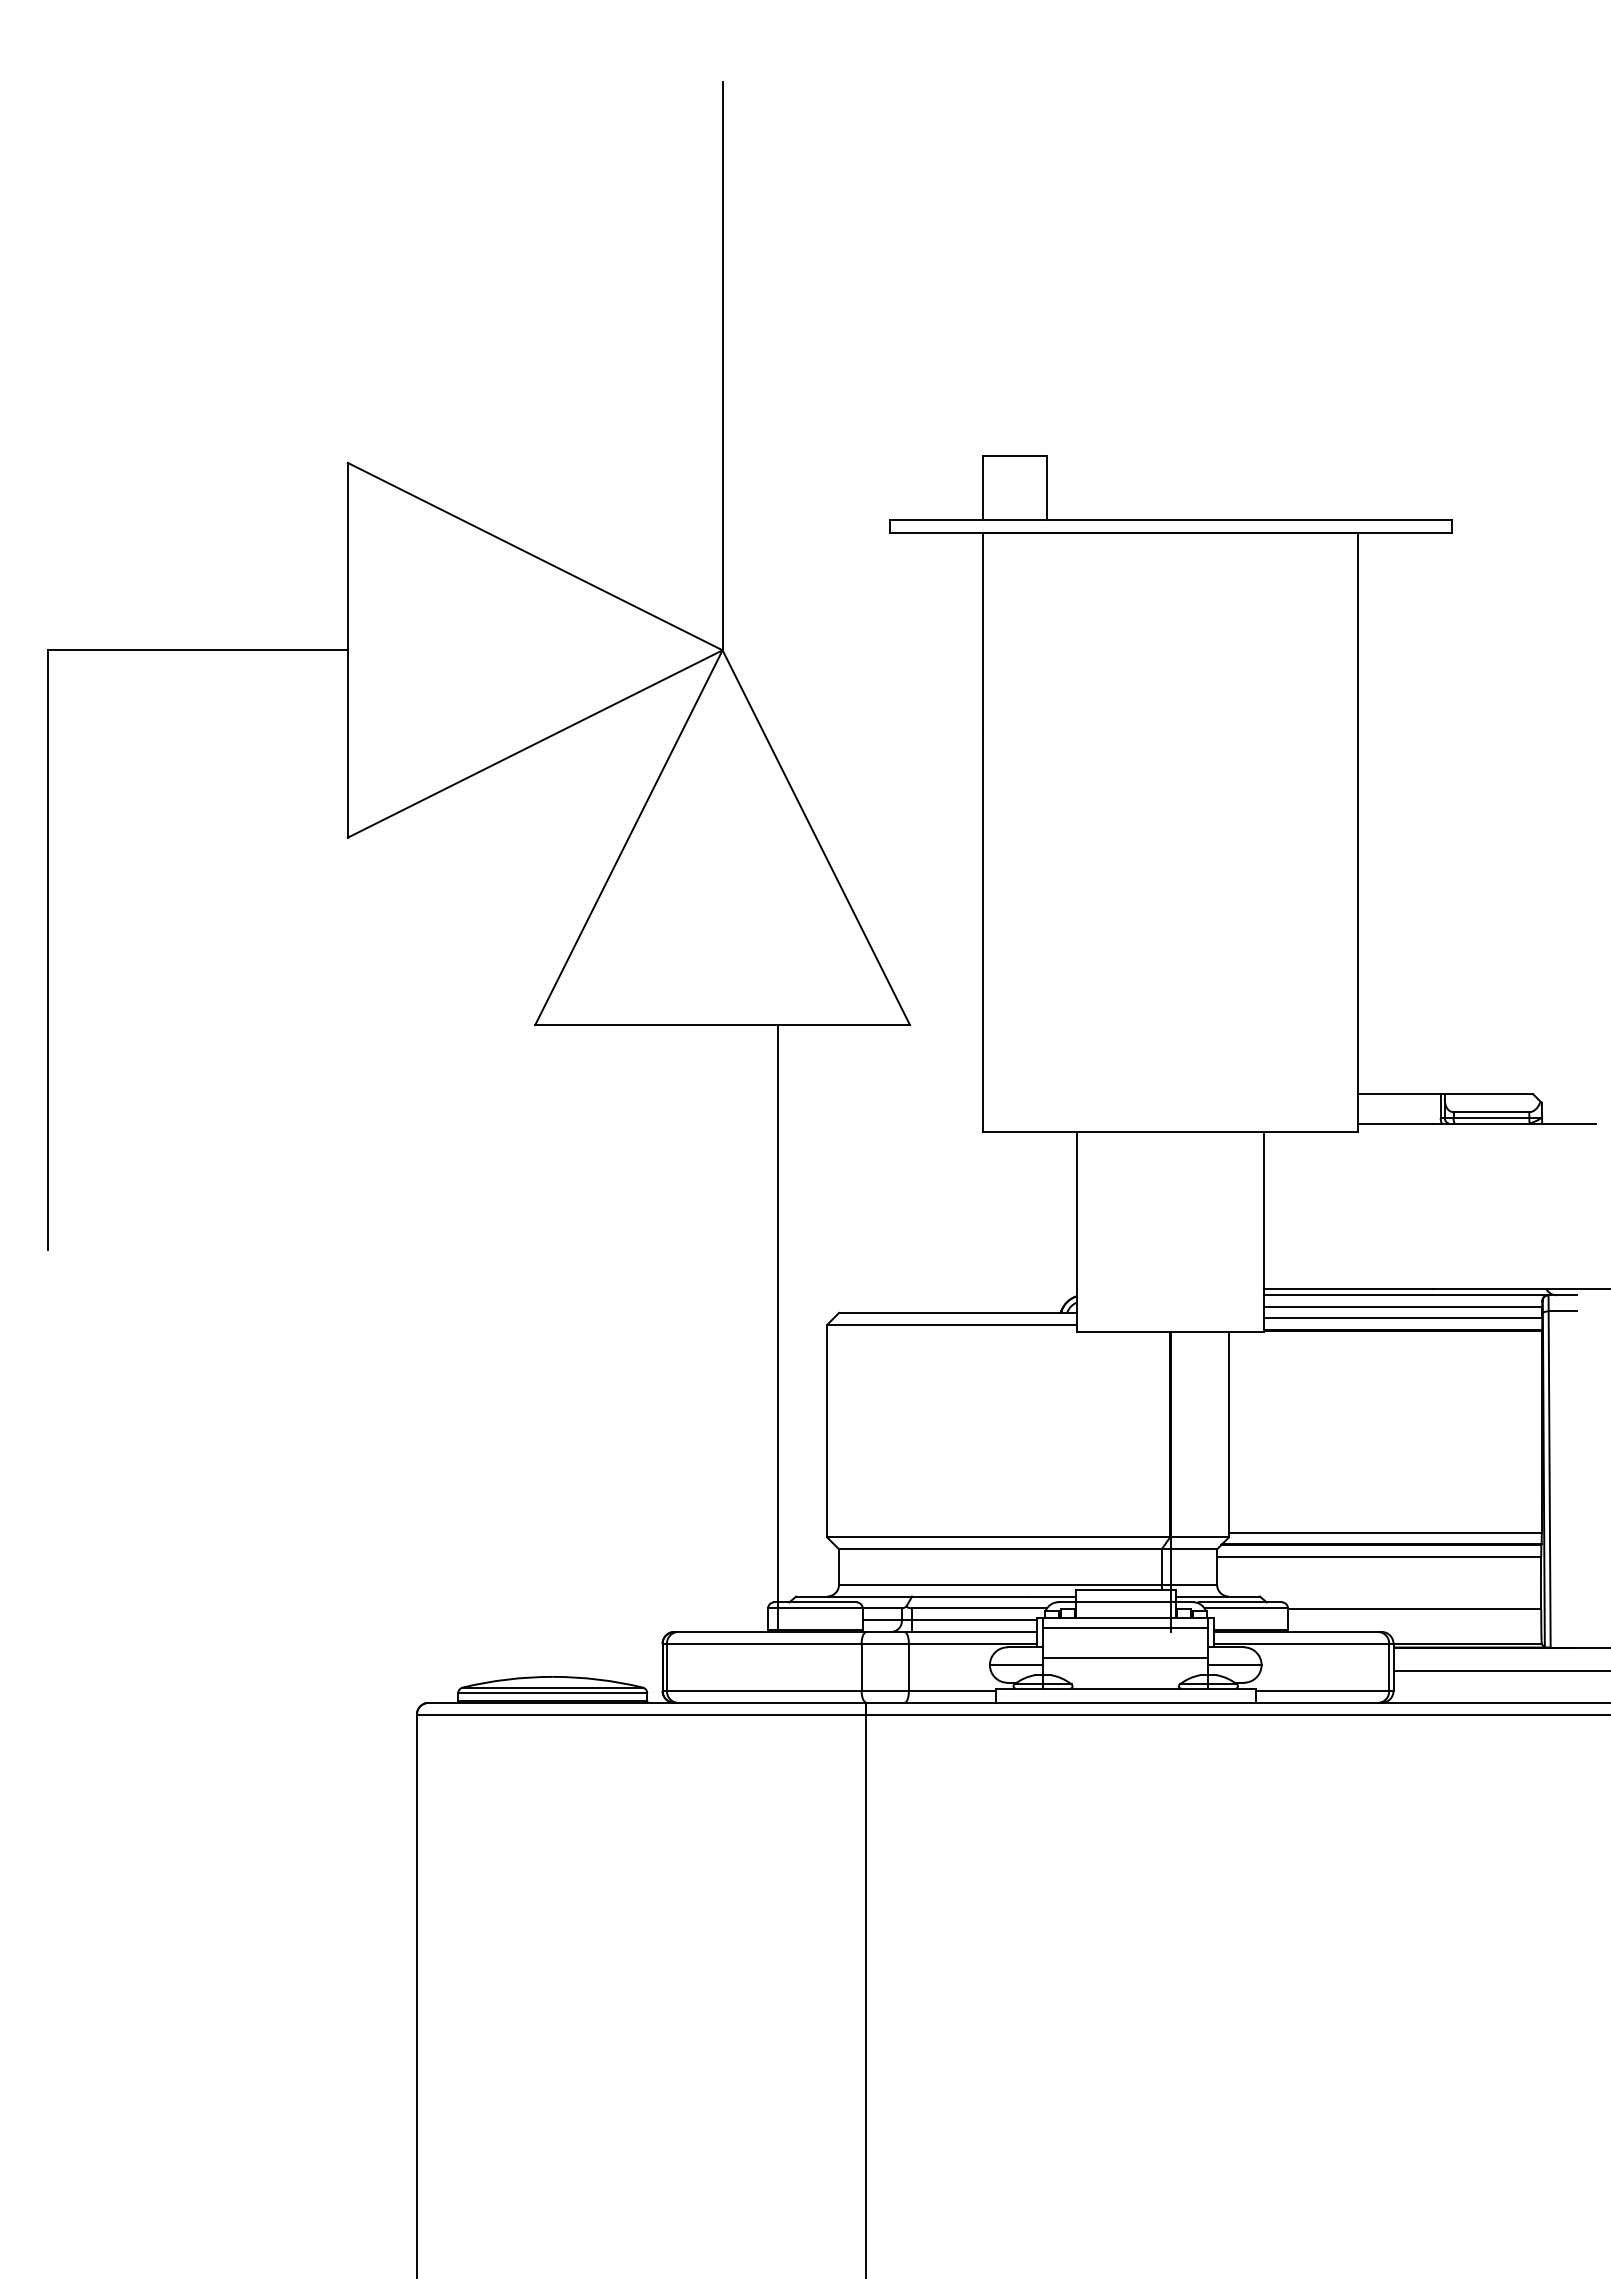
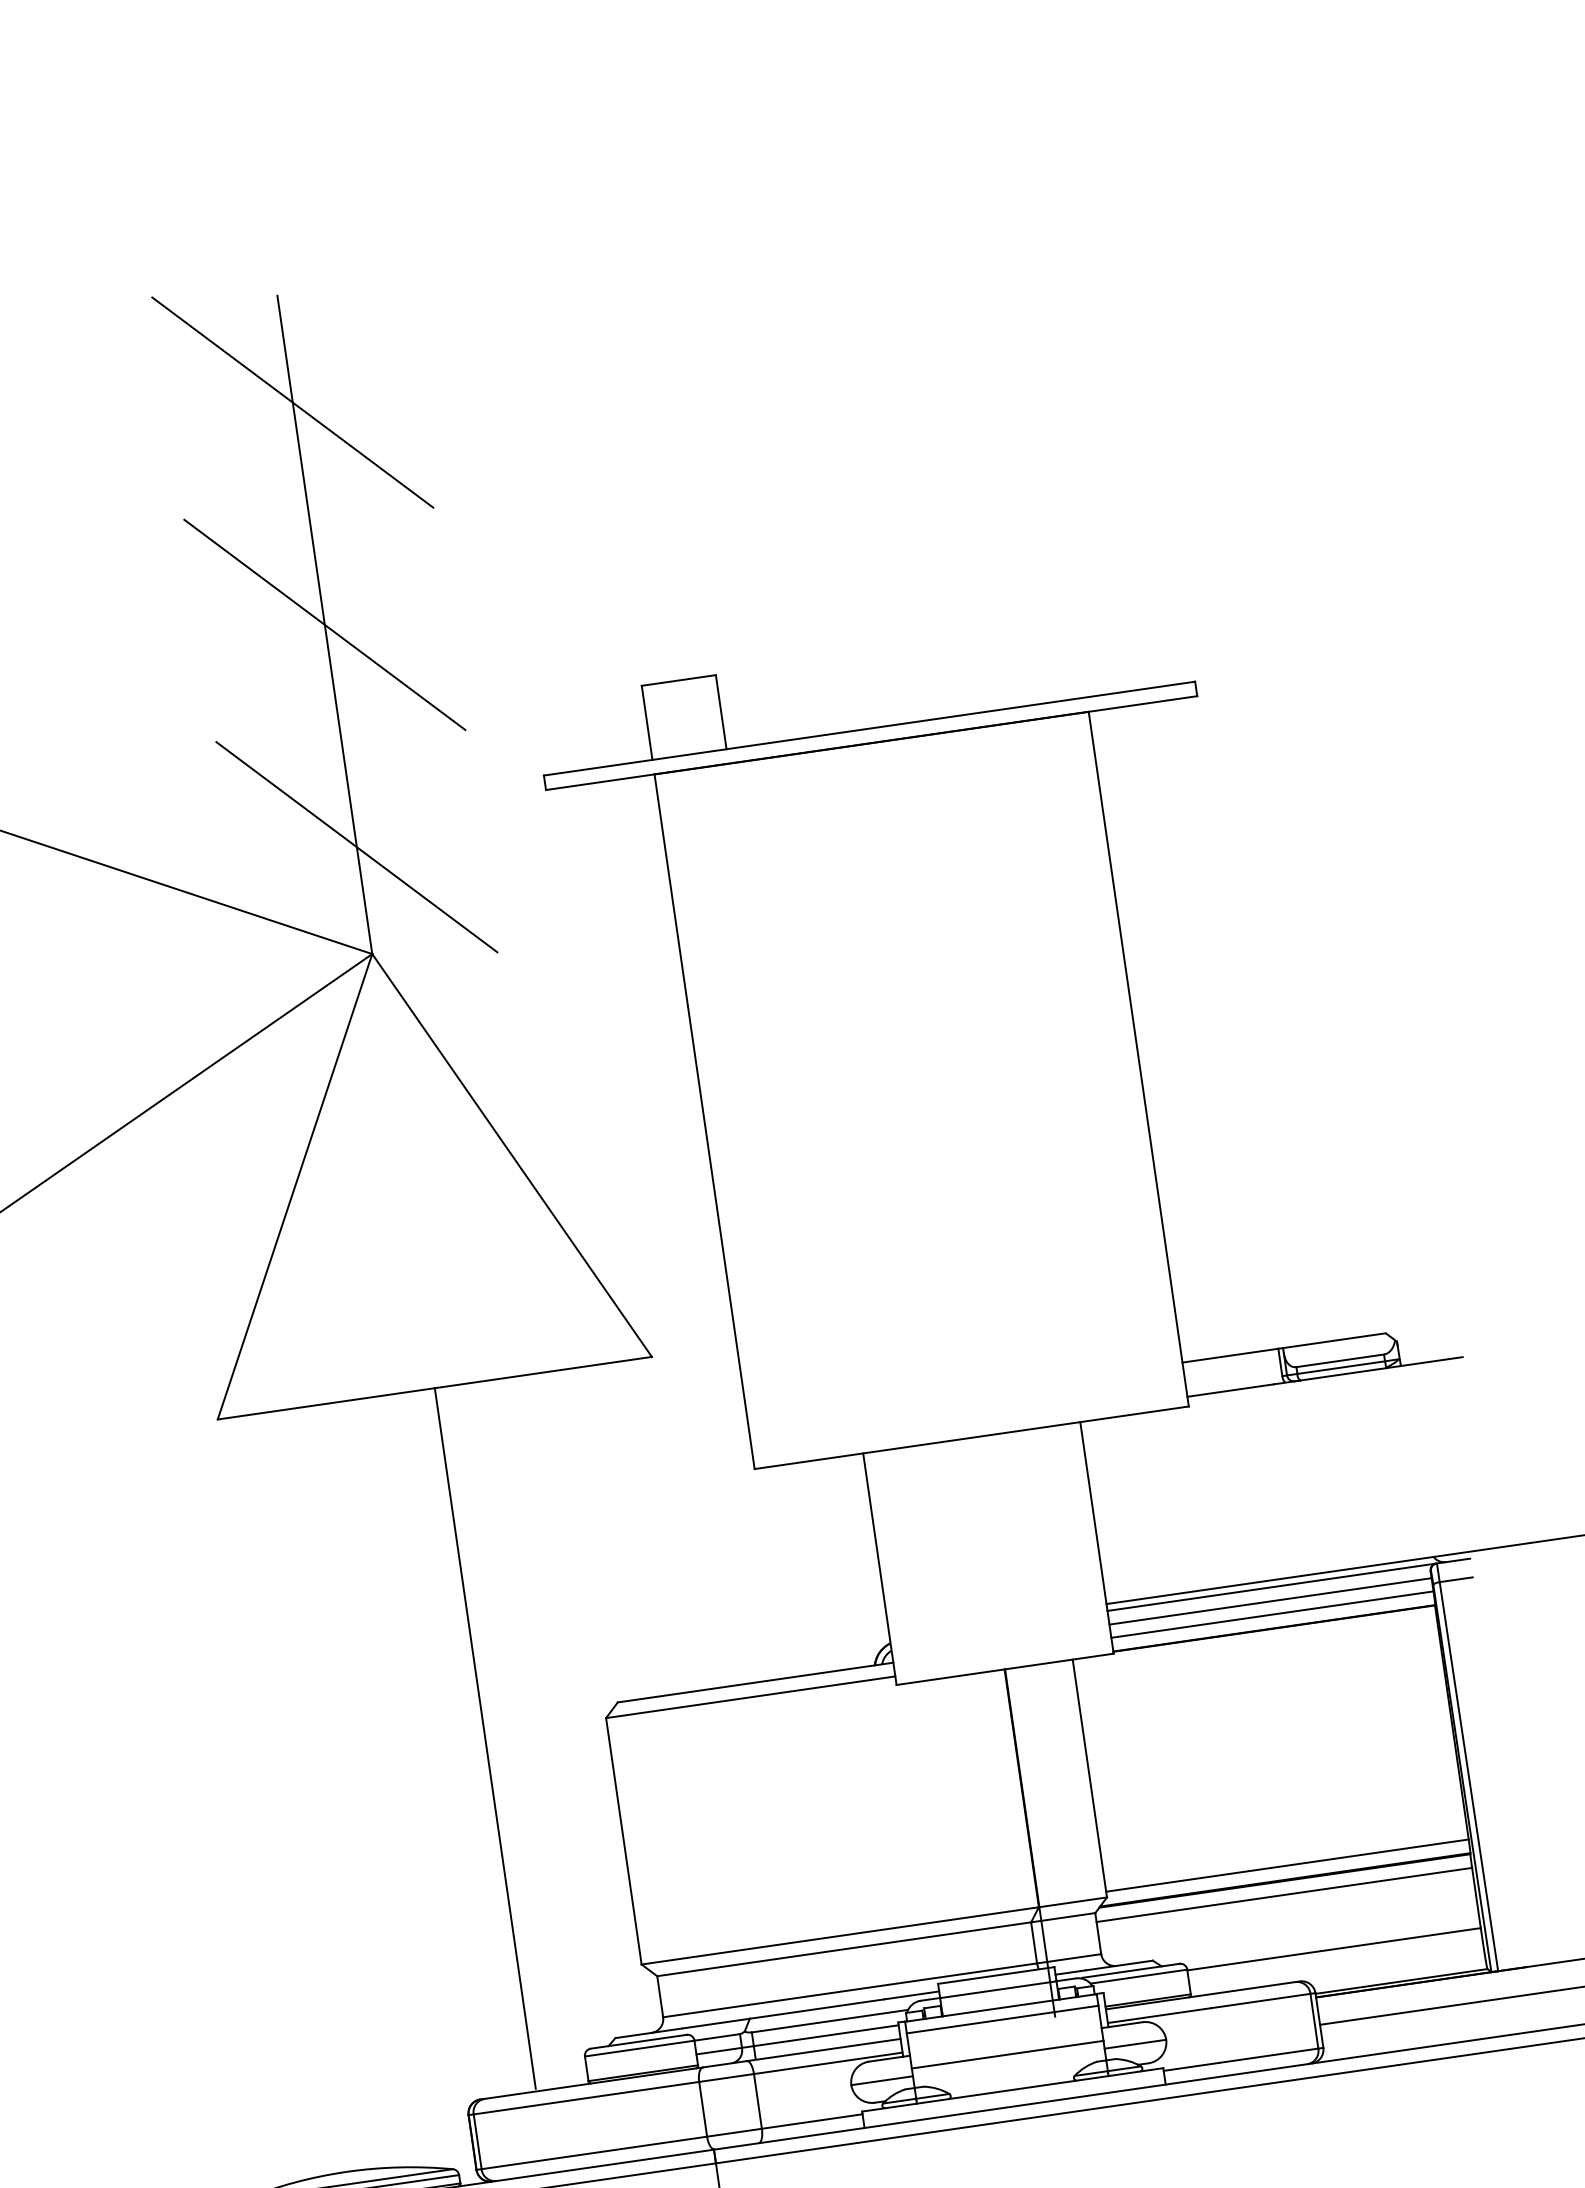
line: (722, 174) -> (292, 402), added
line: (722, 366) -> (324, 625), added
line: (722, 558) -> (356, 847), added
line: (777, 1327) -> (485, 1738), moved

